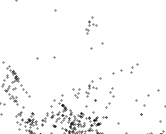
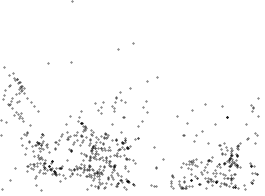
part: (91, 25) -> (118, 19), removed
part: (134, 68) -> (198, 136), moved

